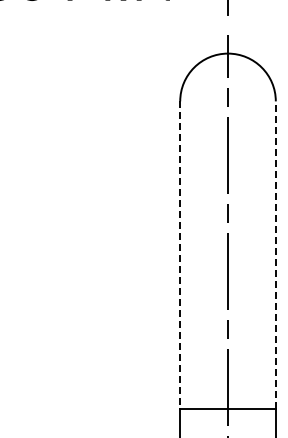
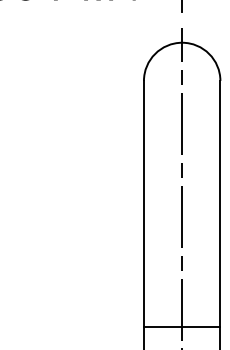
line: (180, 255) -> (144, 204), dashed -> solid
line: (275, 255) -> (220, 204), dashed -> solid

